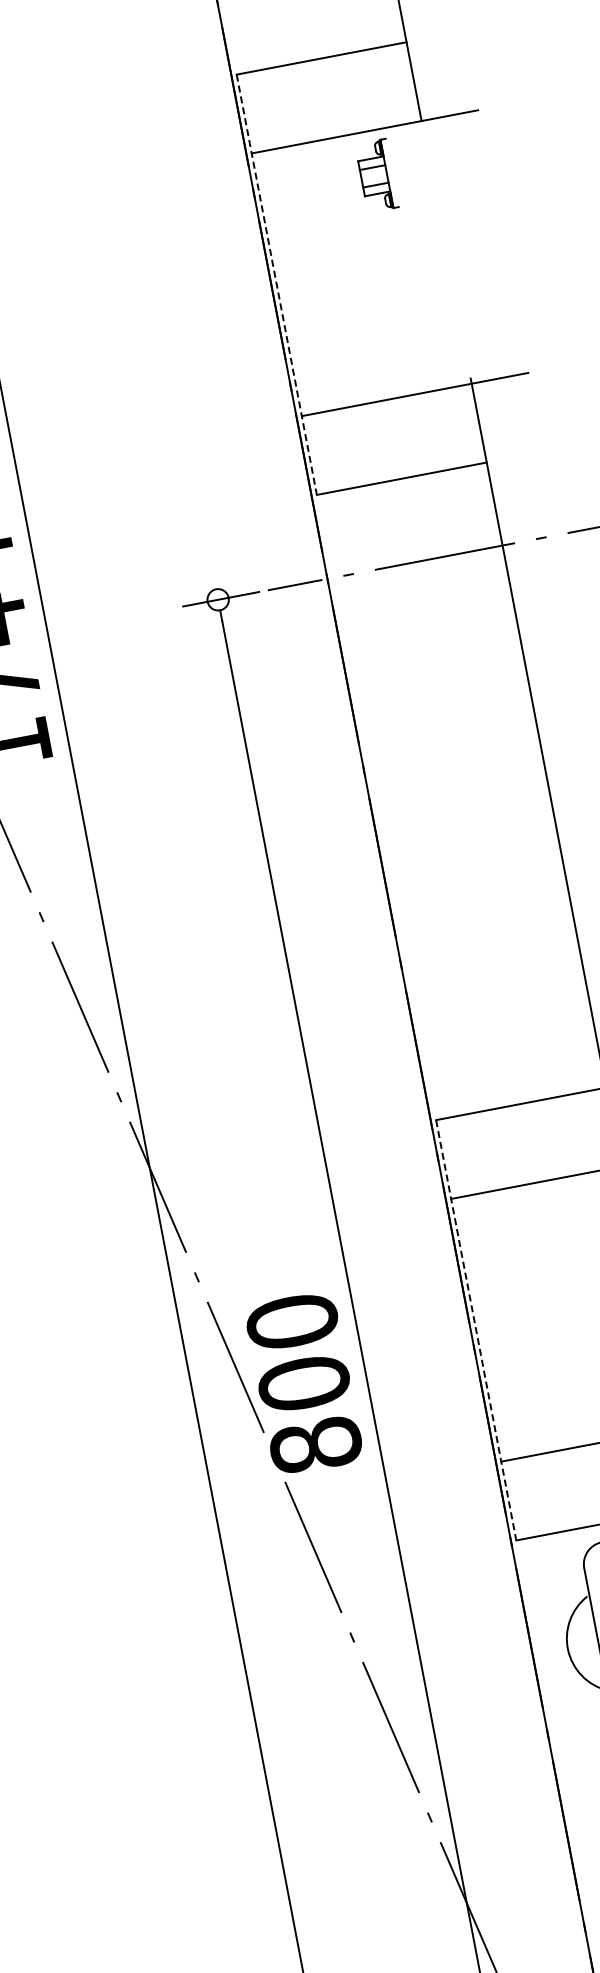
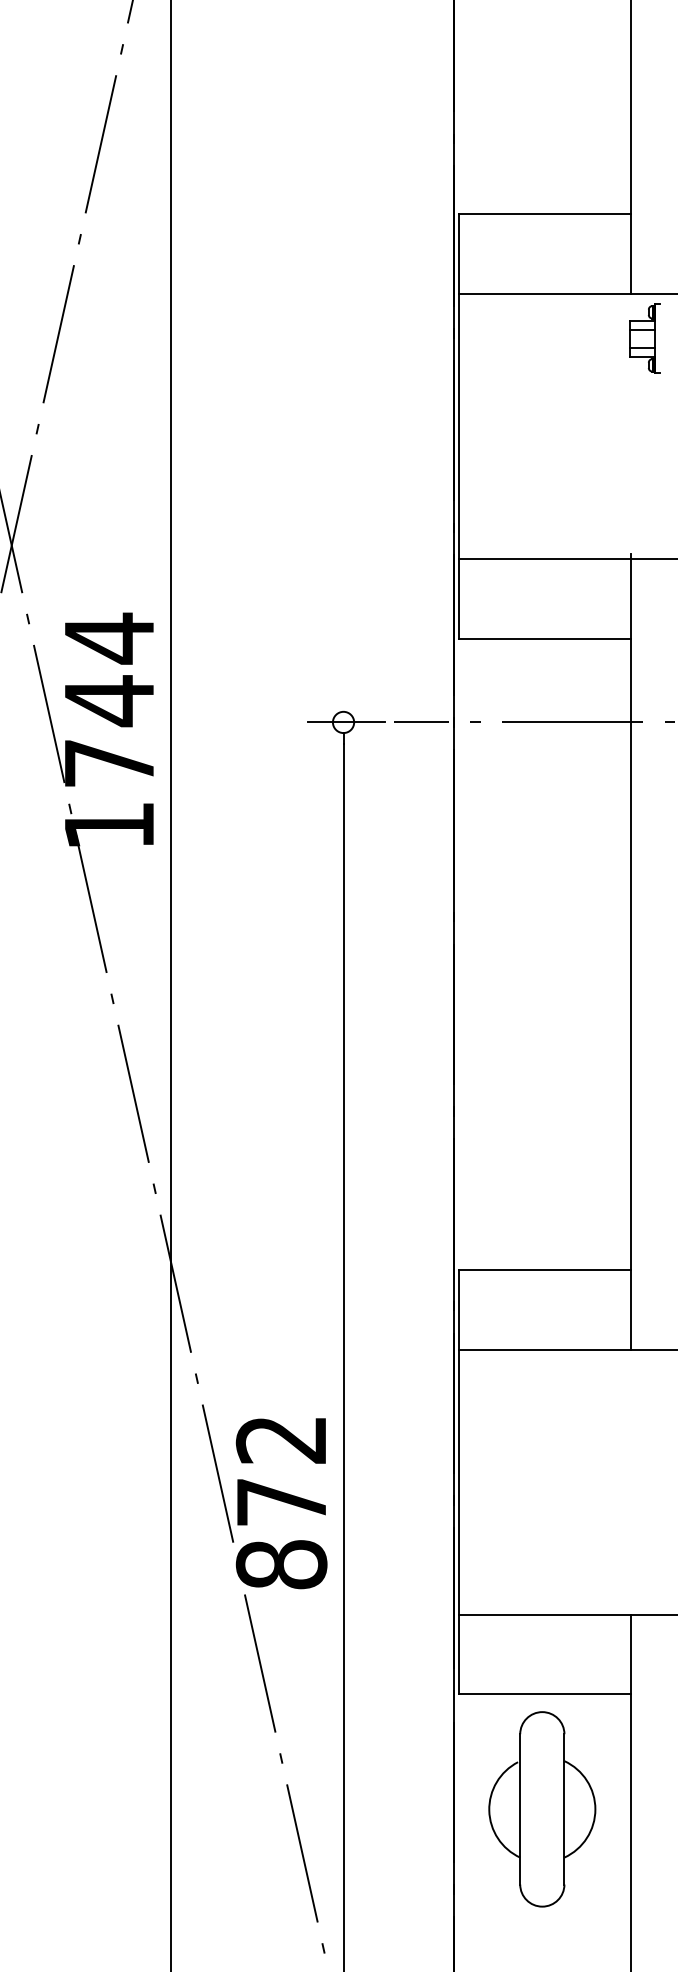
part: (376, 175) -> (644, 338), moved
line: (277, 284) -> (459, 426), dashed -> solid
line: (476, 1330) -> (459, 1482), dashed -> solid
text: (298, 1352) -> (281, 1470), 800 -> 872

